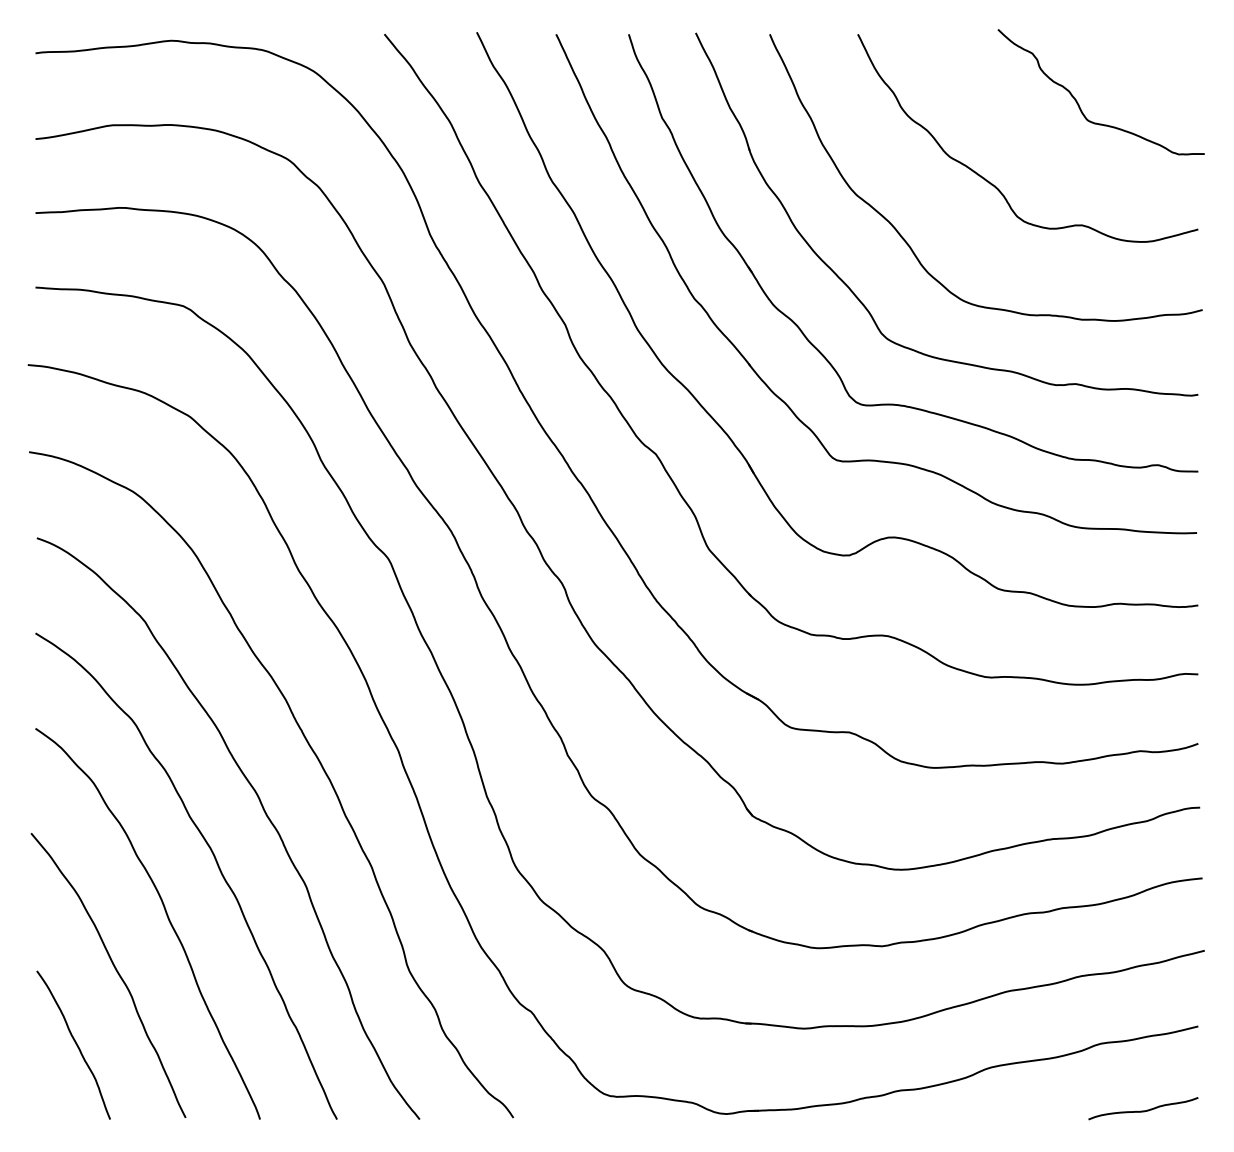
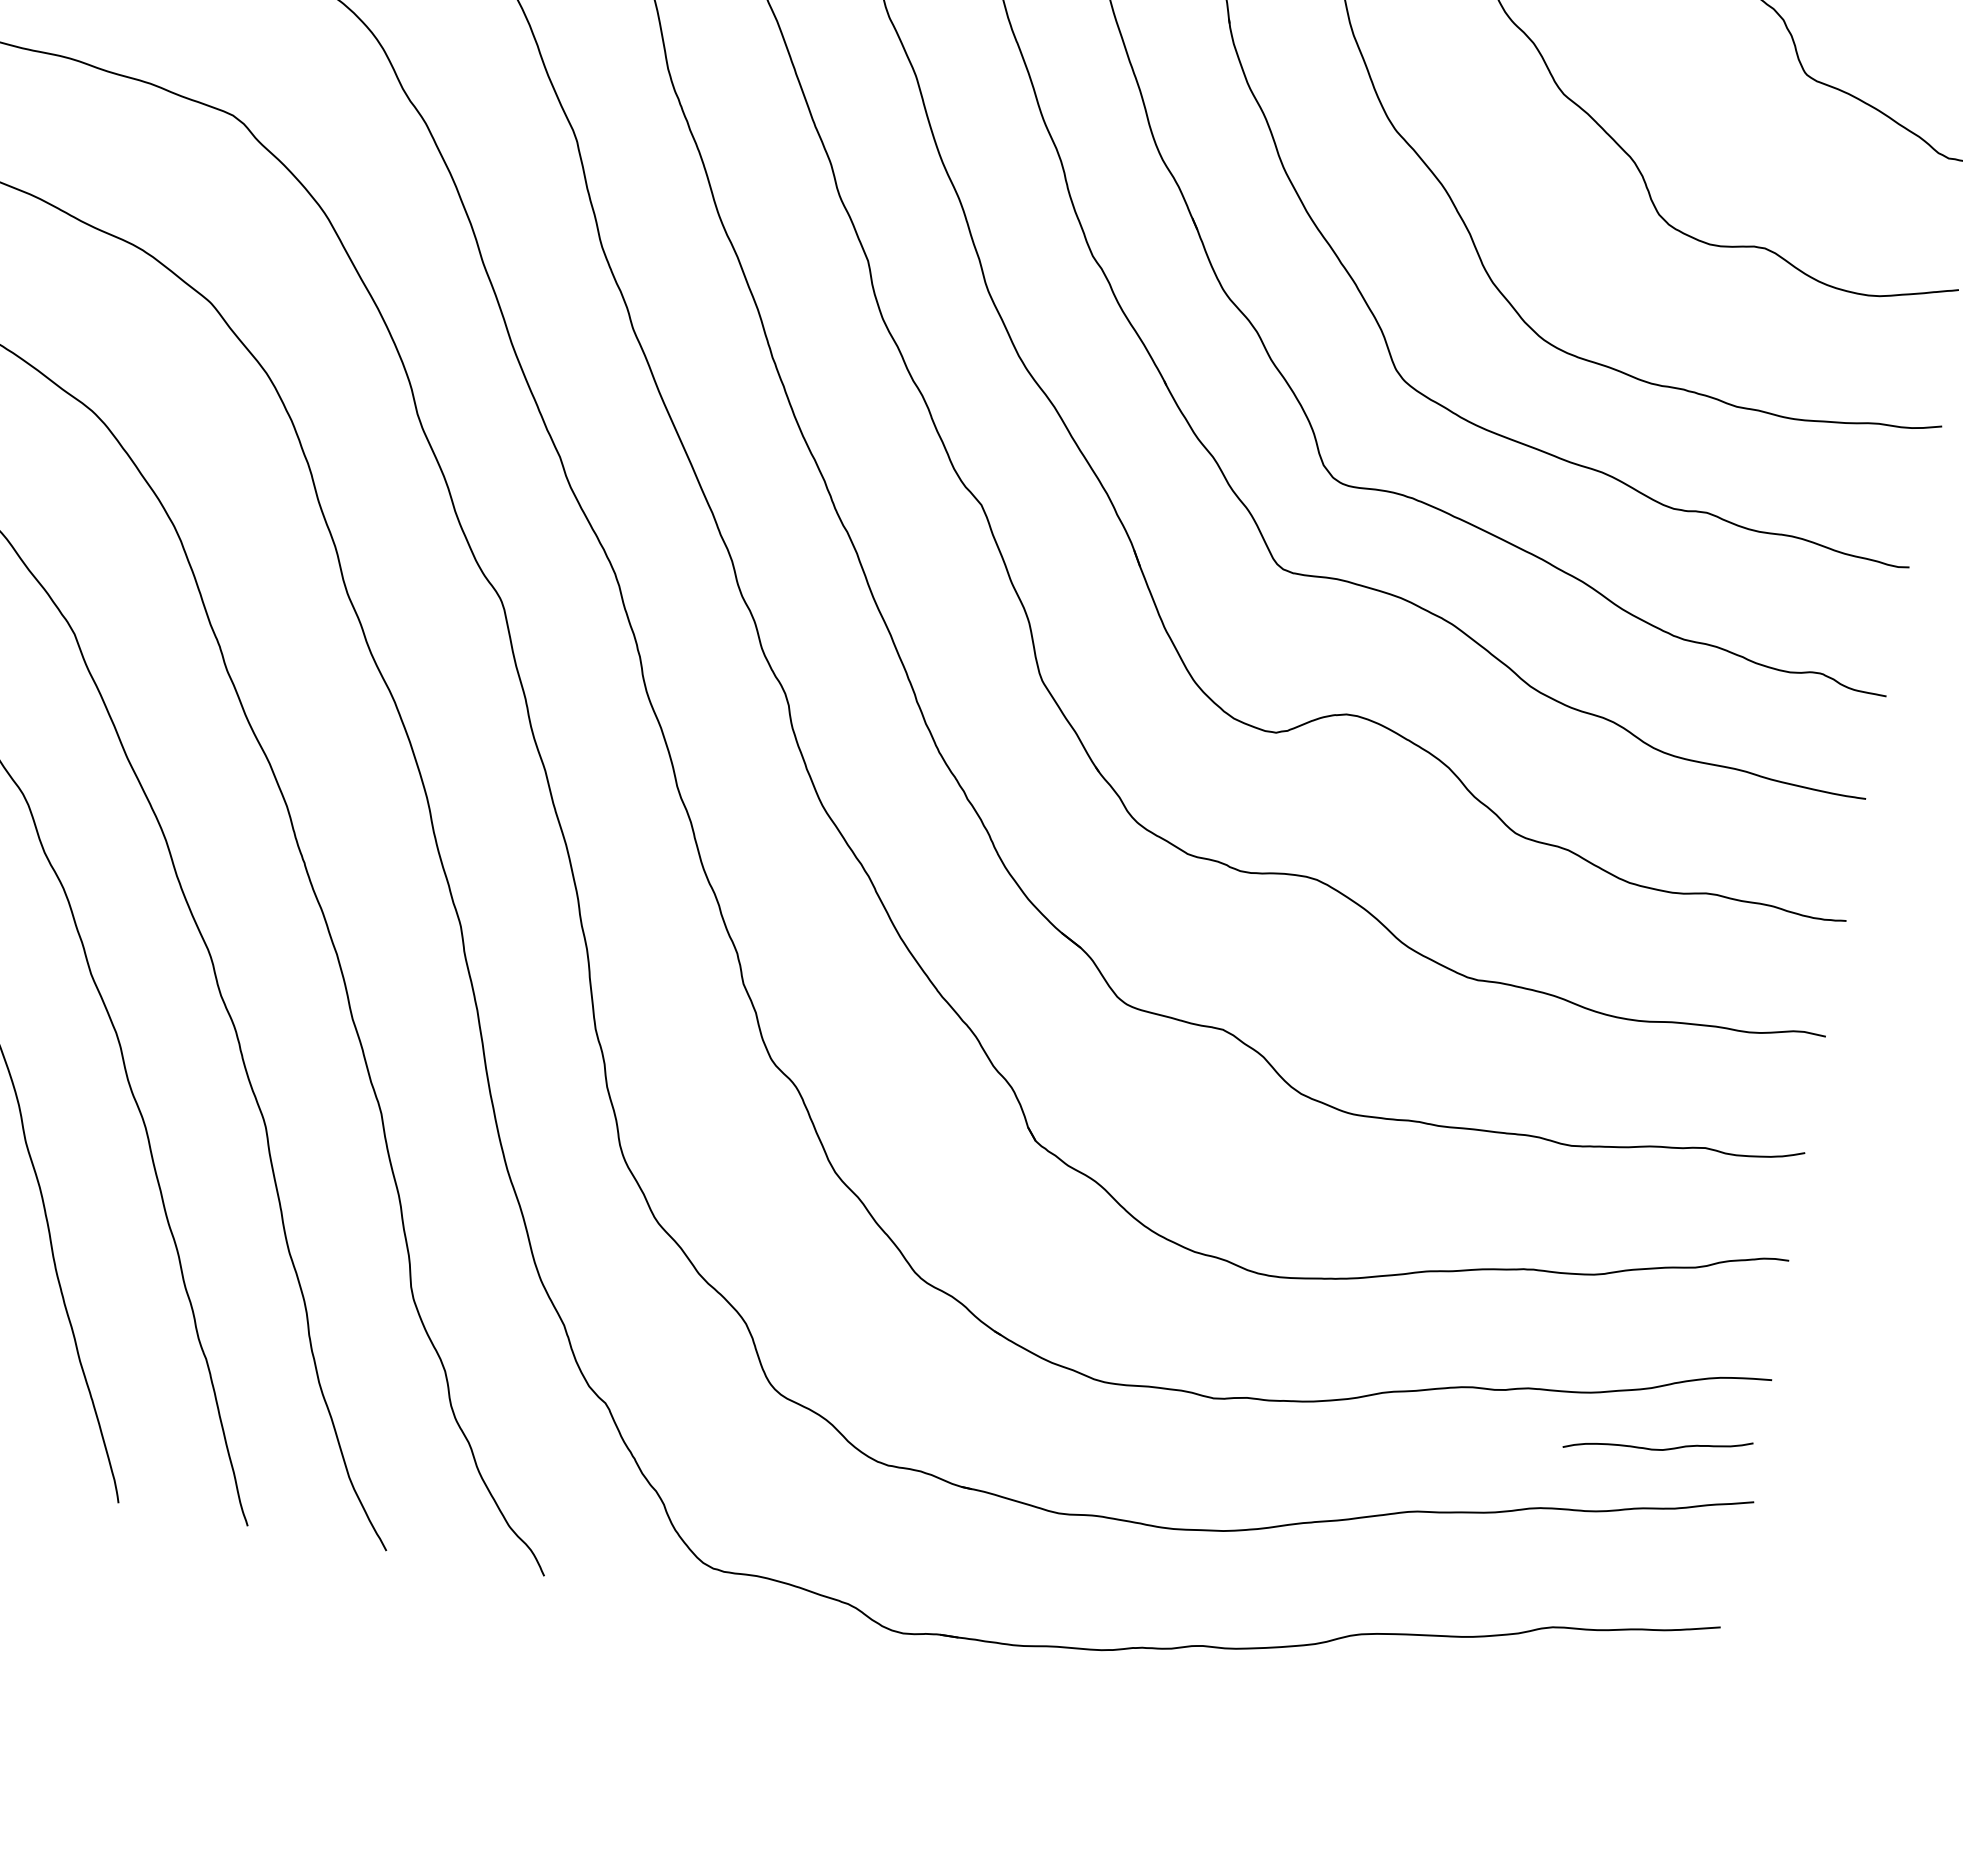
curve: (1143, 1110) -> (1657, 1448), moved

